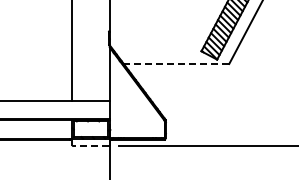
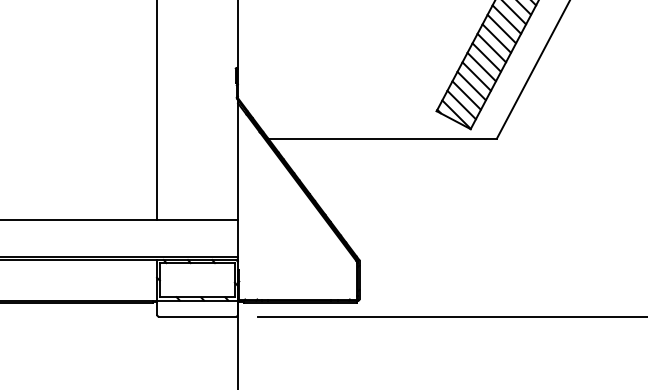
line: (176, 63) -> (382, 137), dashed -> solid
line: (91, 146) -> (198, 317), dashed -> solid

